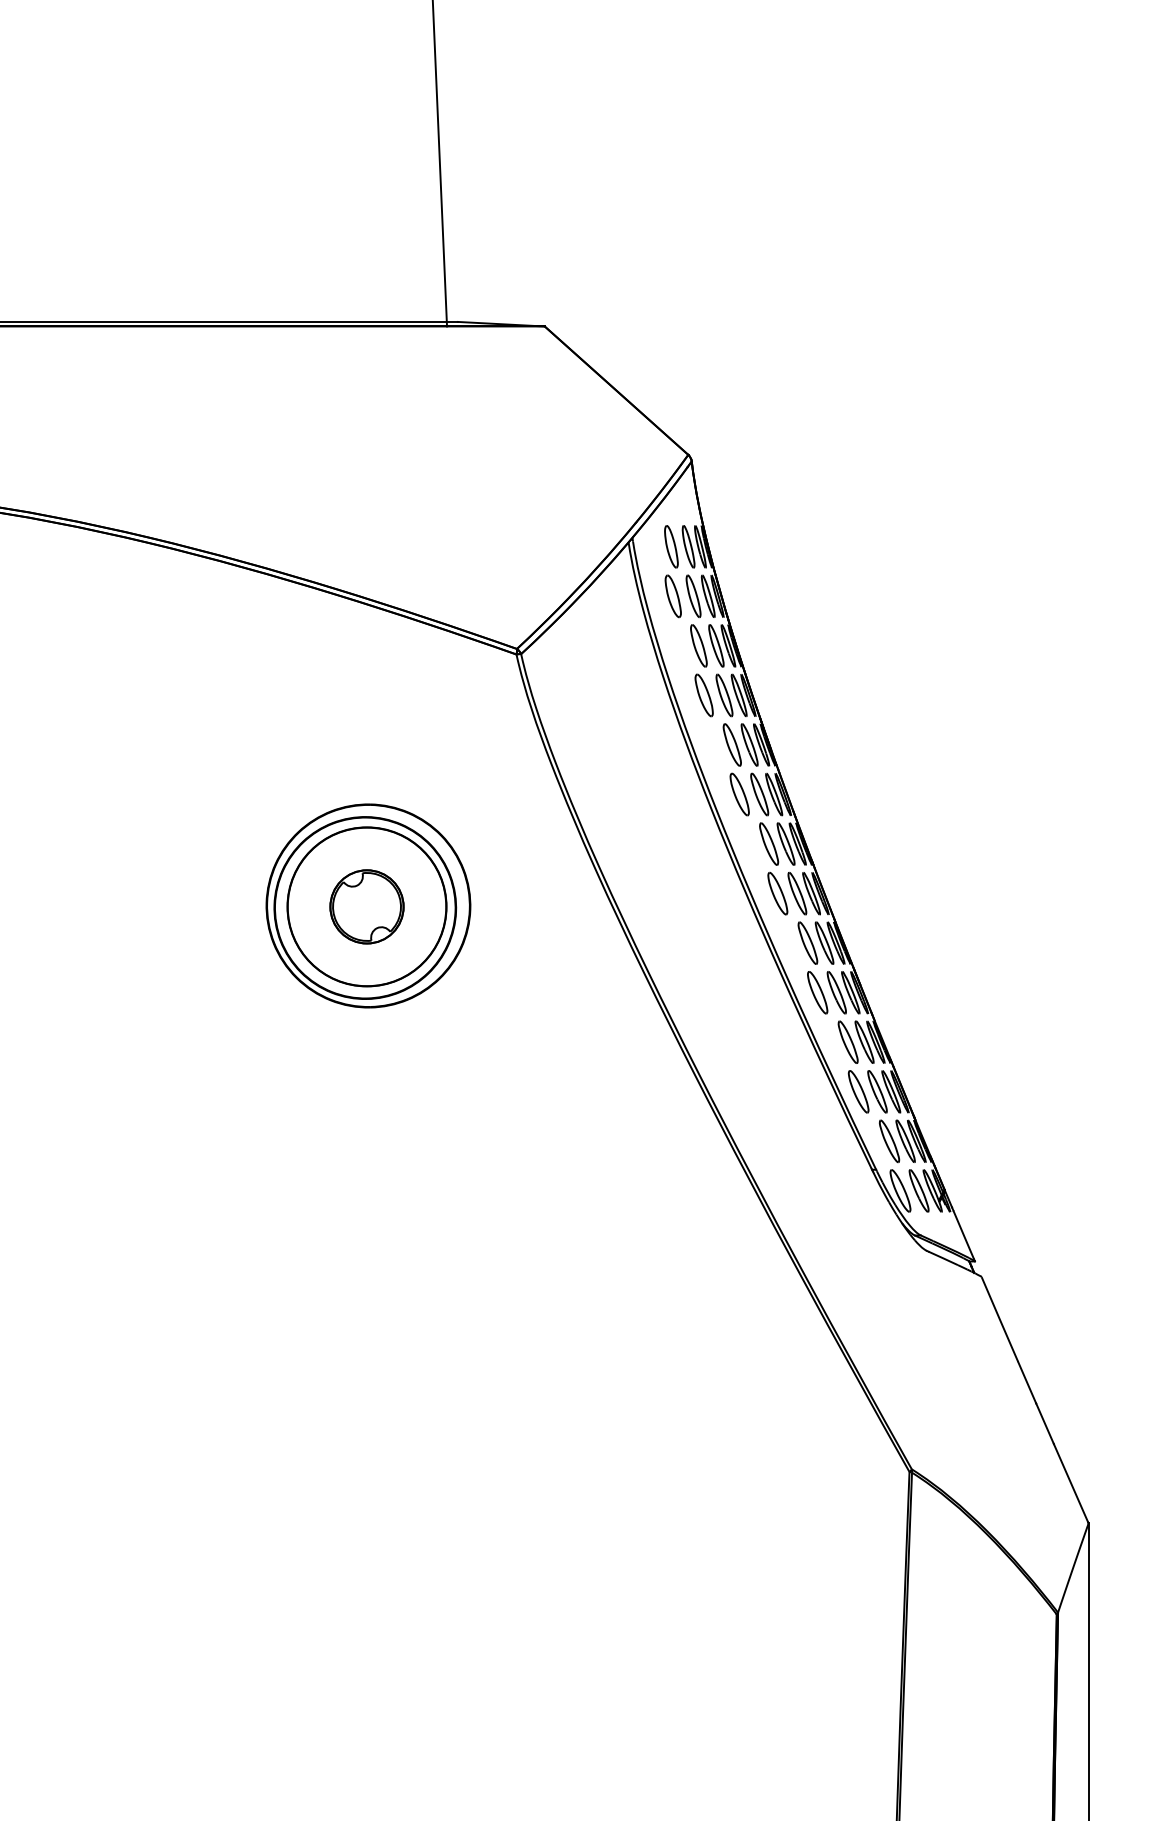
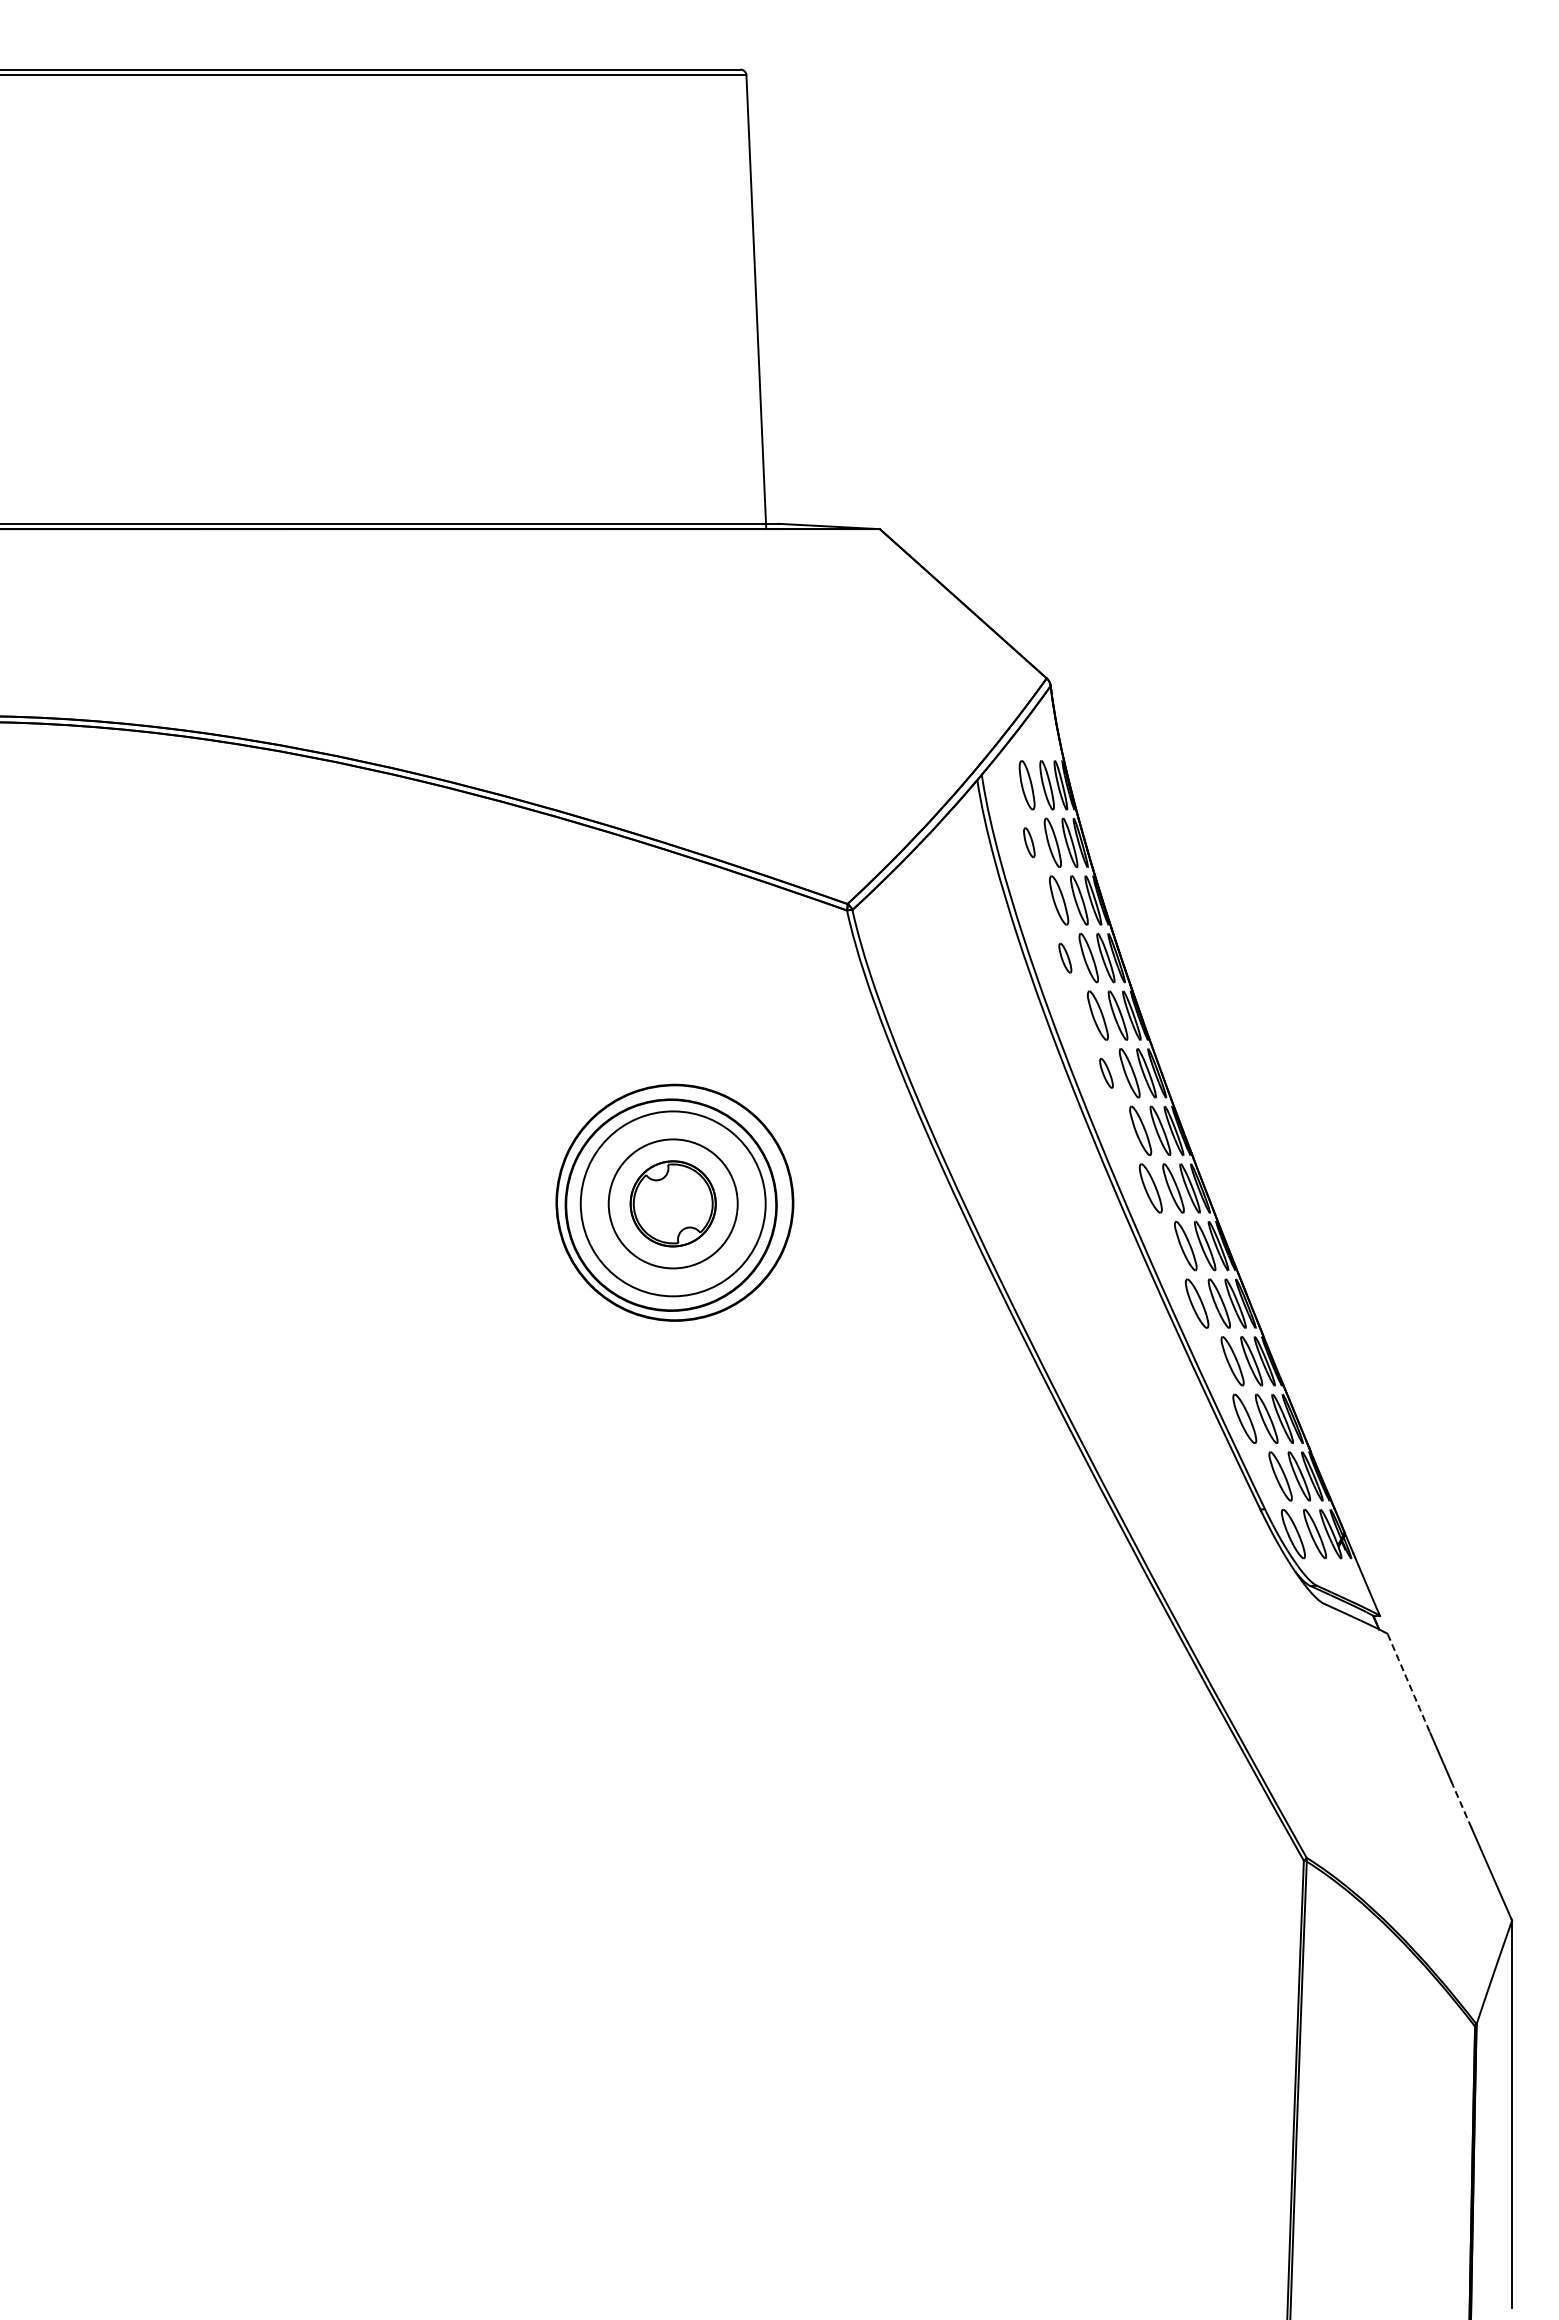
part: (673, 596) -> (1029, 842), size x0.6
part: (704, 695) -> (1065, 958), size x0.6
part: (739, 794) -> (1106, 1073), size x0.6
circle: (367, 906) -> (673, 1203), size x0.7
arc: (999, 1319) -> (1408, 1683), solid -> dashed
line: (1045, 1423) -> (1461, 1804), solid -> dashed

